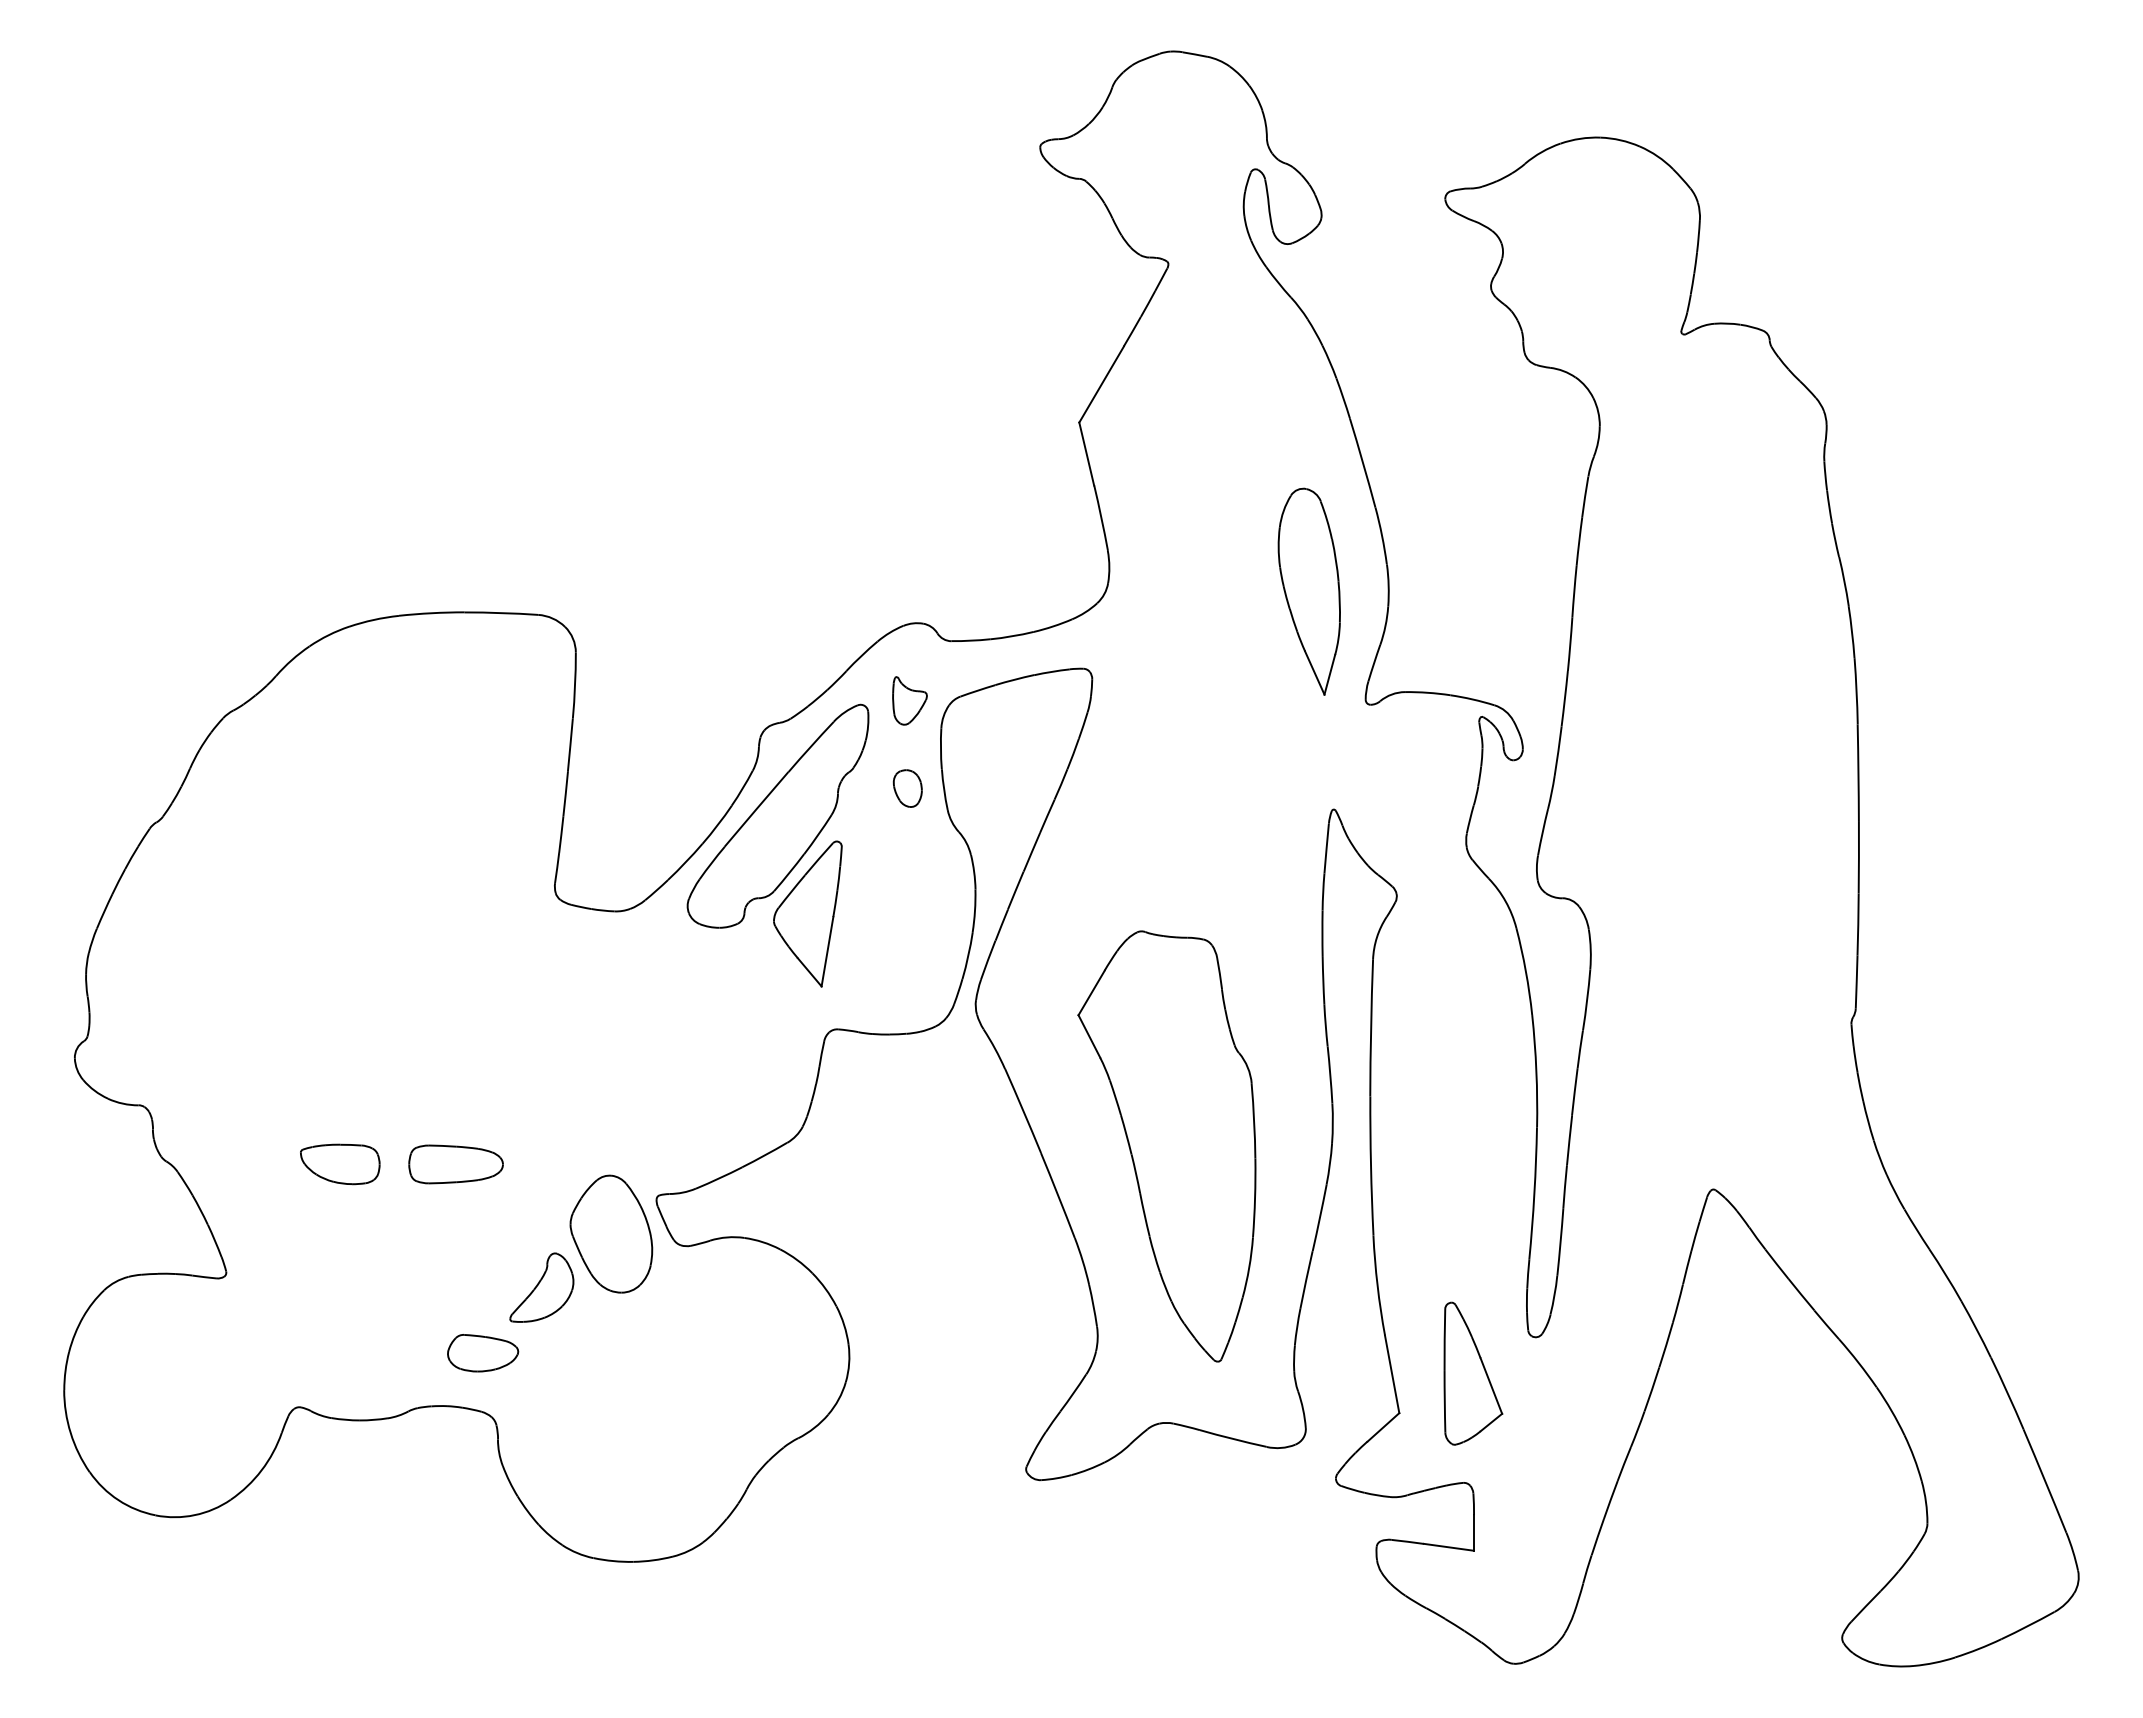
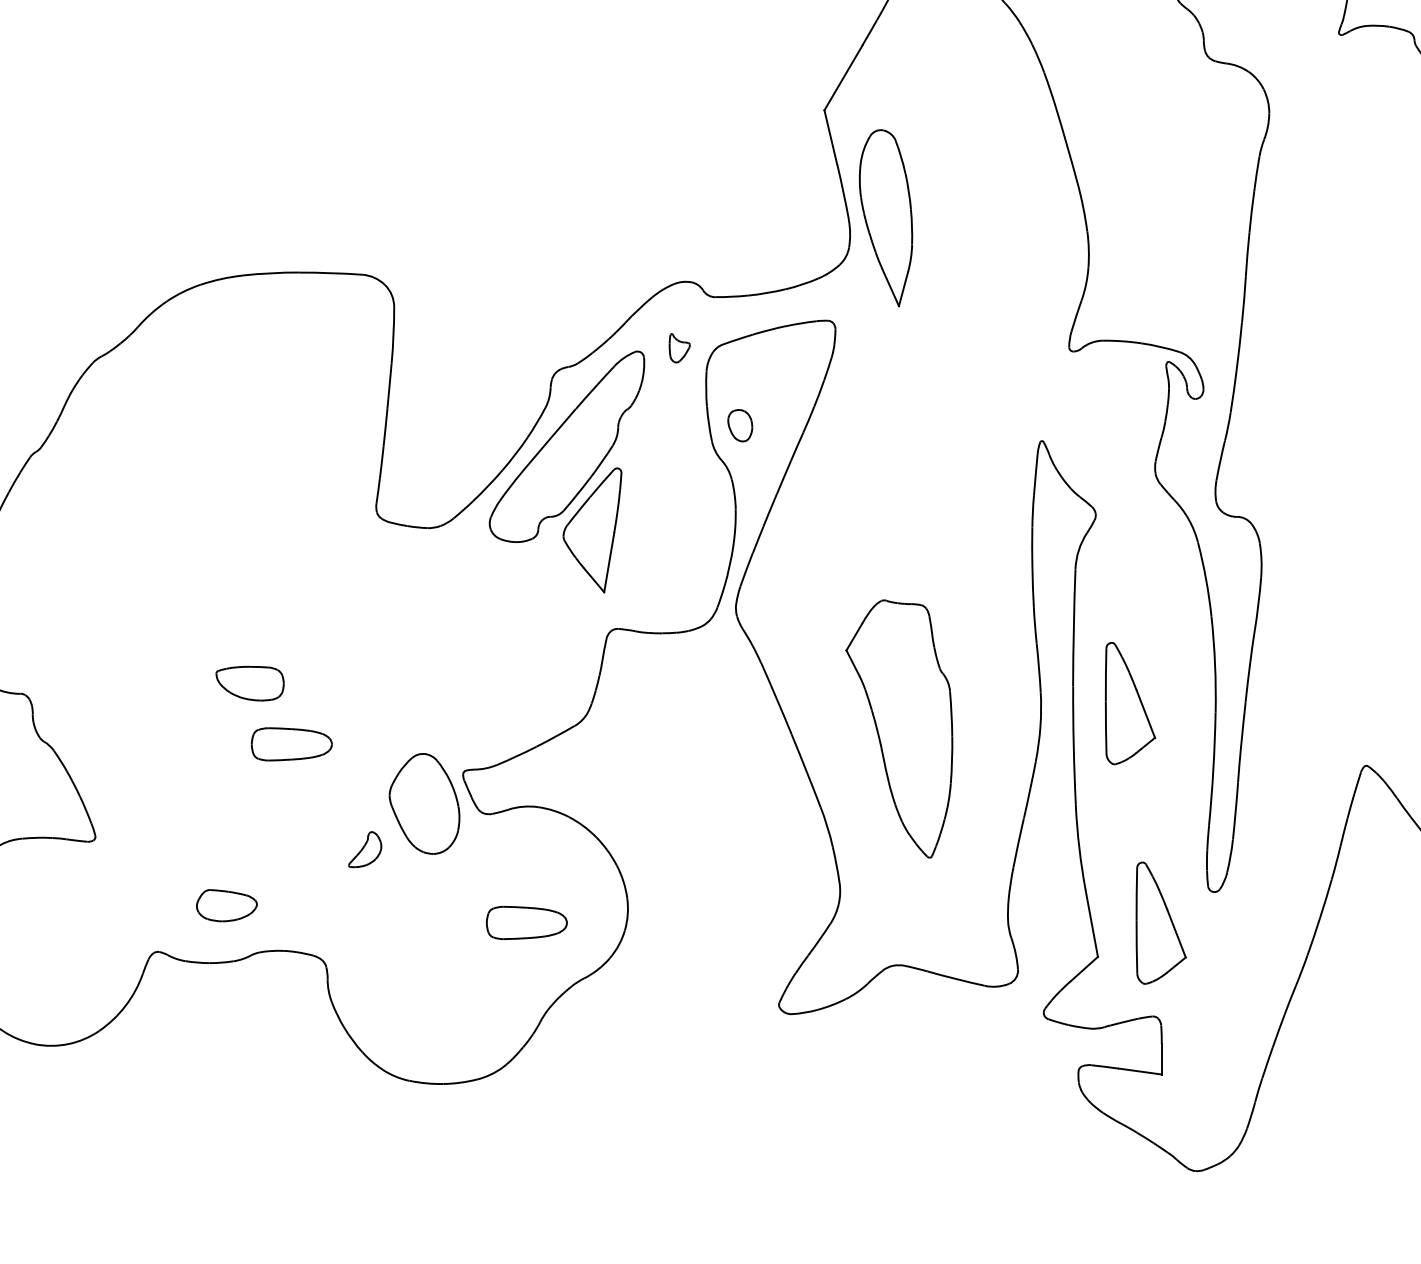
part: (1308, 591) -> (885, 217), moved
part: (909, 700) -> (679, 347), size x0.7
part: (907, 788) -> (740, 425), moved
part: (1437, 1116) -> (1130, 703), added
part: (1166, 1146) -> (898, 729), size x0.7
part: (340, 1164) -> (250, 683), moved
part: (541, 1287) -> (364, 849), size x0.6
part: (483, 1353) -> (227, 905), moved
part: (730, 1373) -> (526, 923), added

